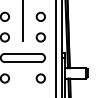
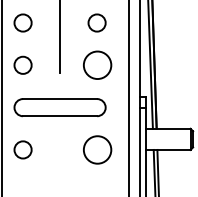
circle: (40, 37) -> (96, 65), size x1.6
circle: (40, 78) -> (96, 149), size x1.6

